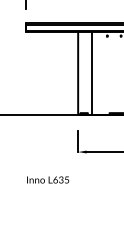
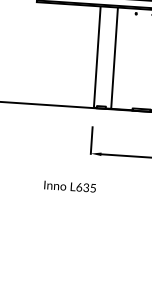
text: (48, 179) -> (70, 186), moved

